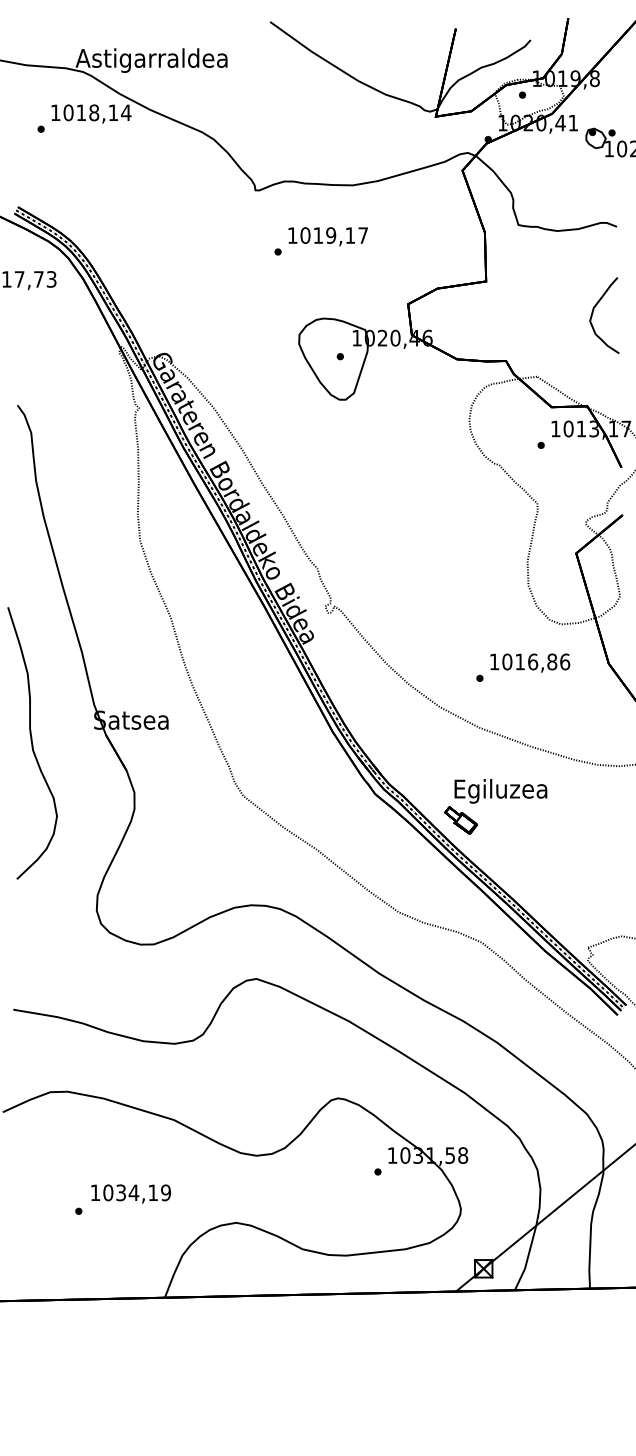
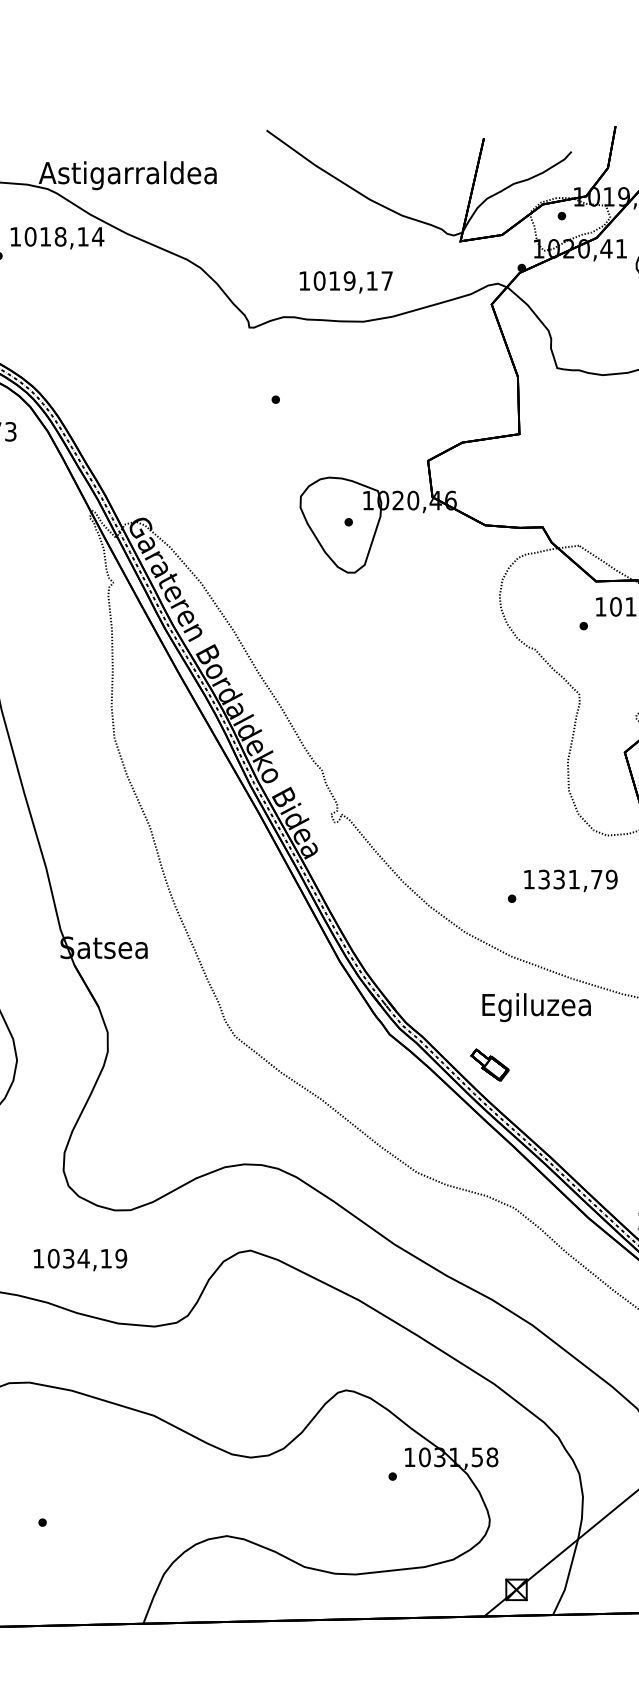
text: (327, 236) -> (345, 282), moved
text: (536, 661) -> (578, 879), 1016,86 -> 1331,79
text: (500, 791) -> (536, 1007), moved
text: (130, 1193) -> (79, 1259), moved

